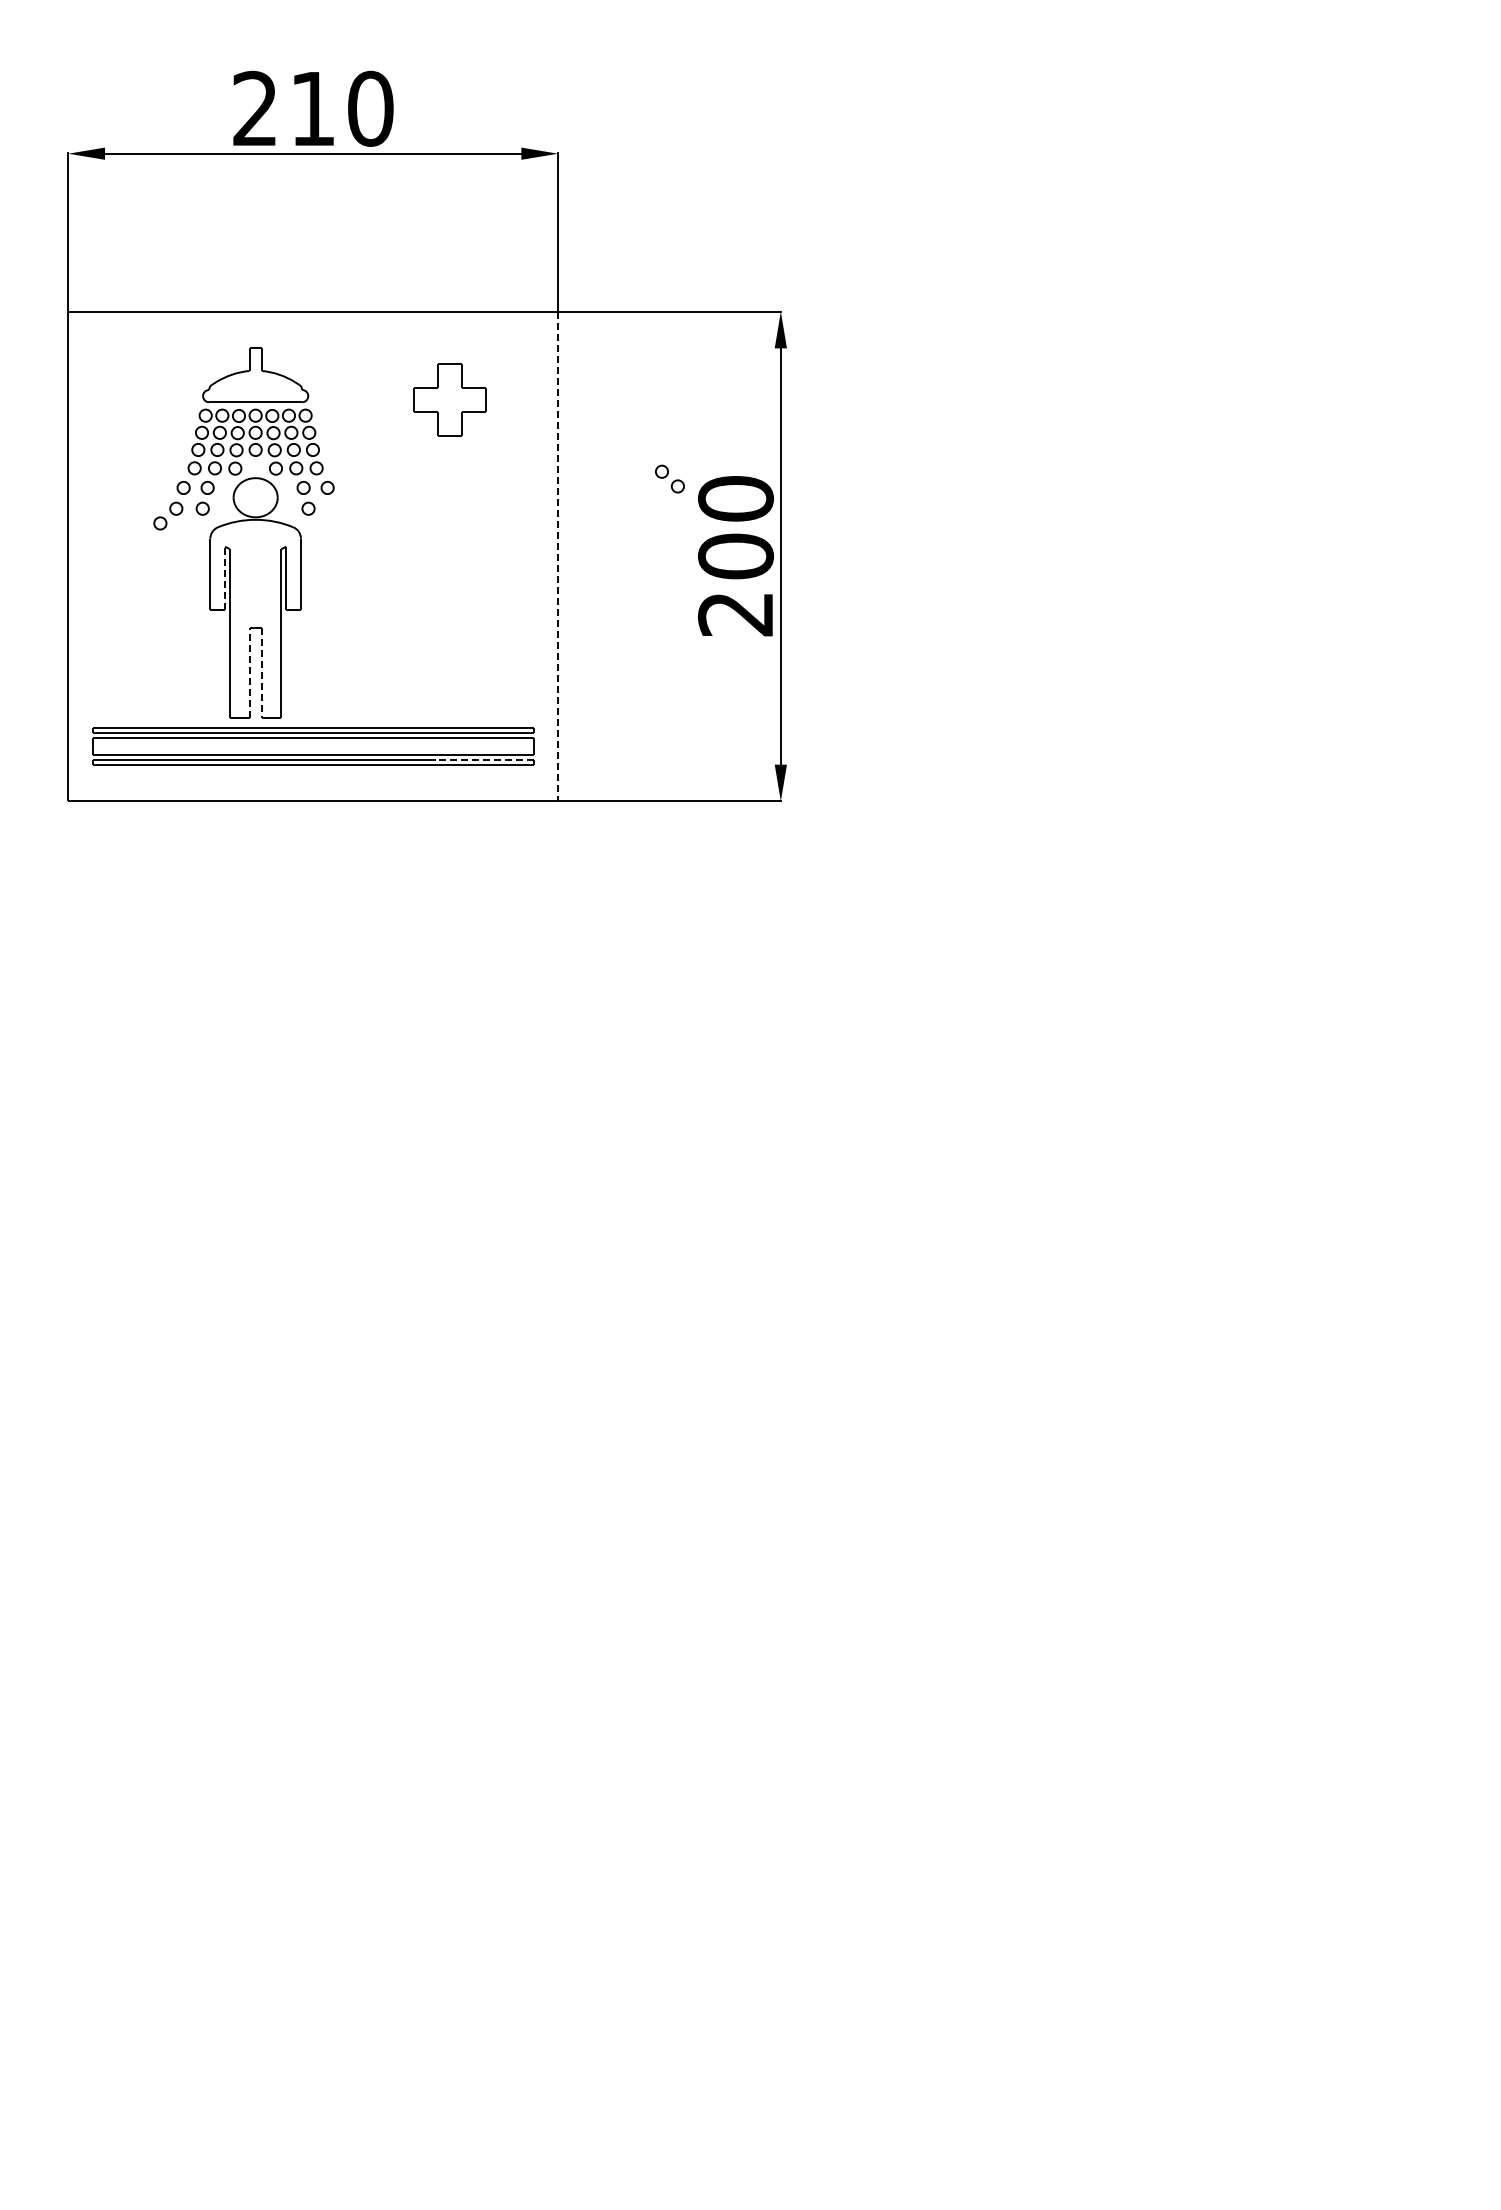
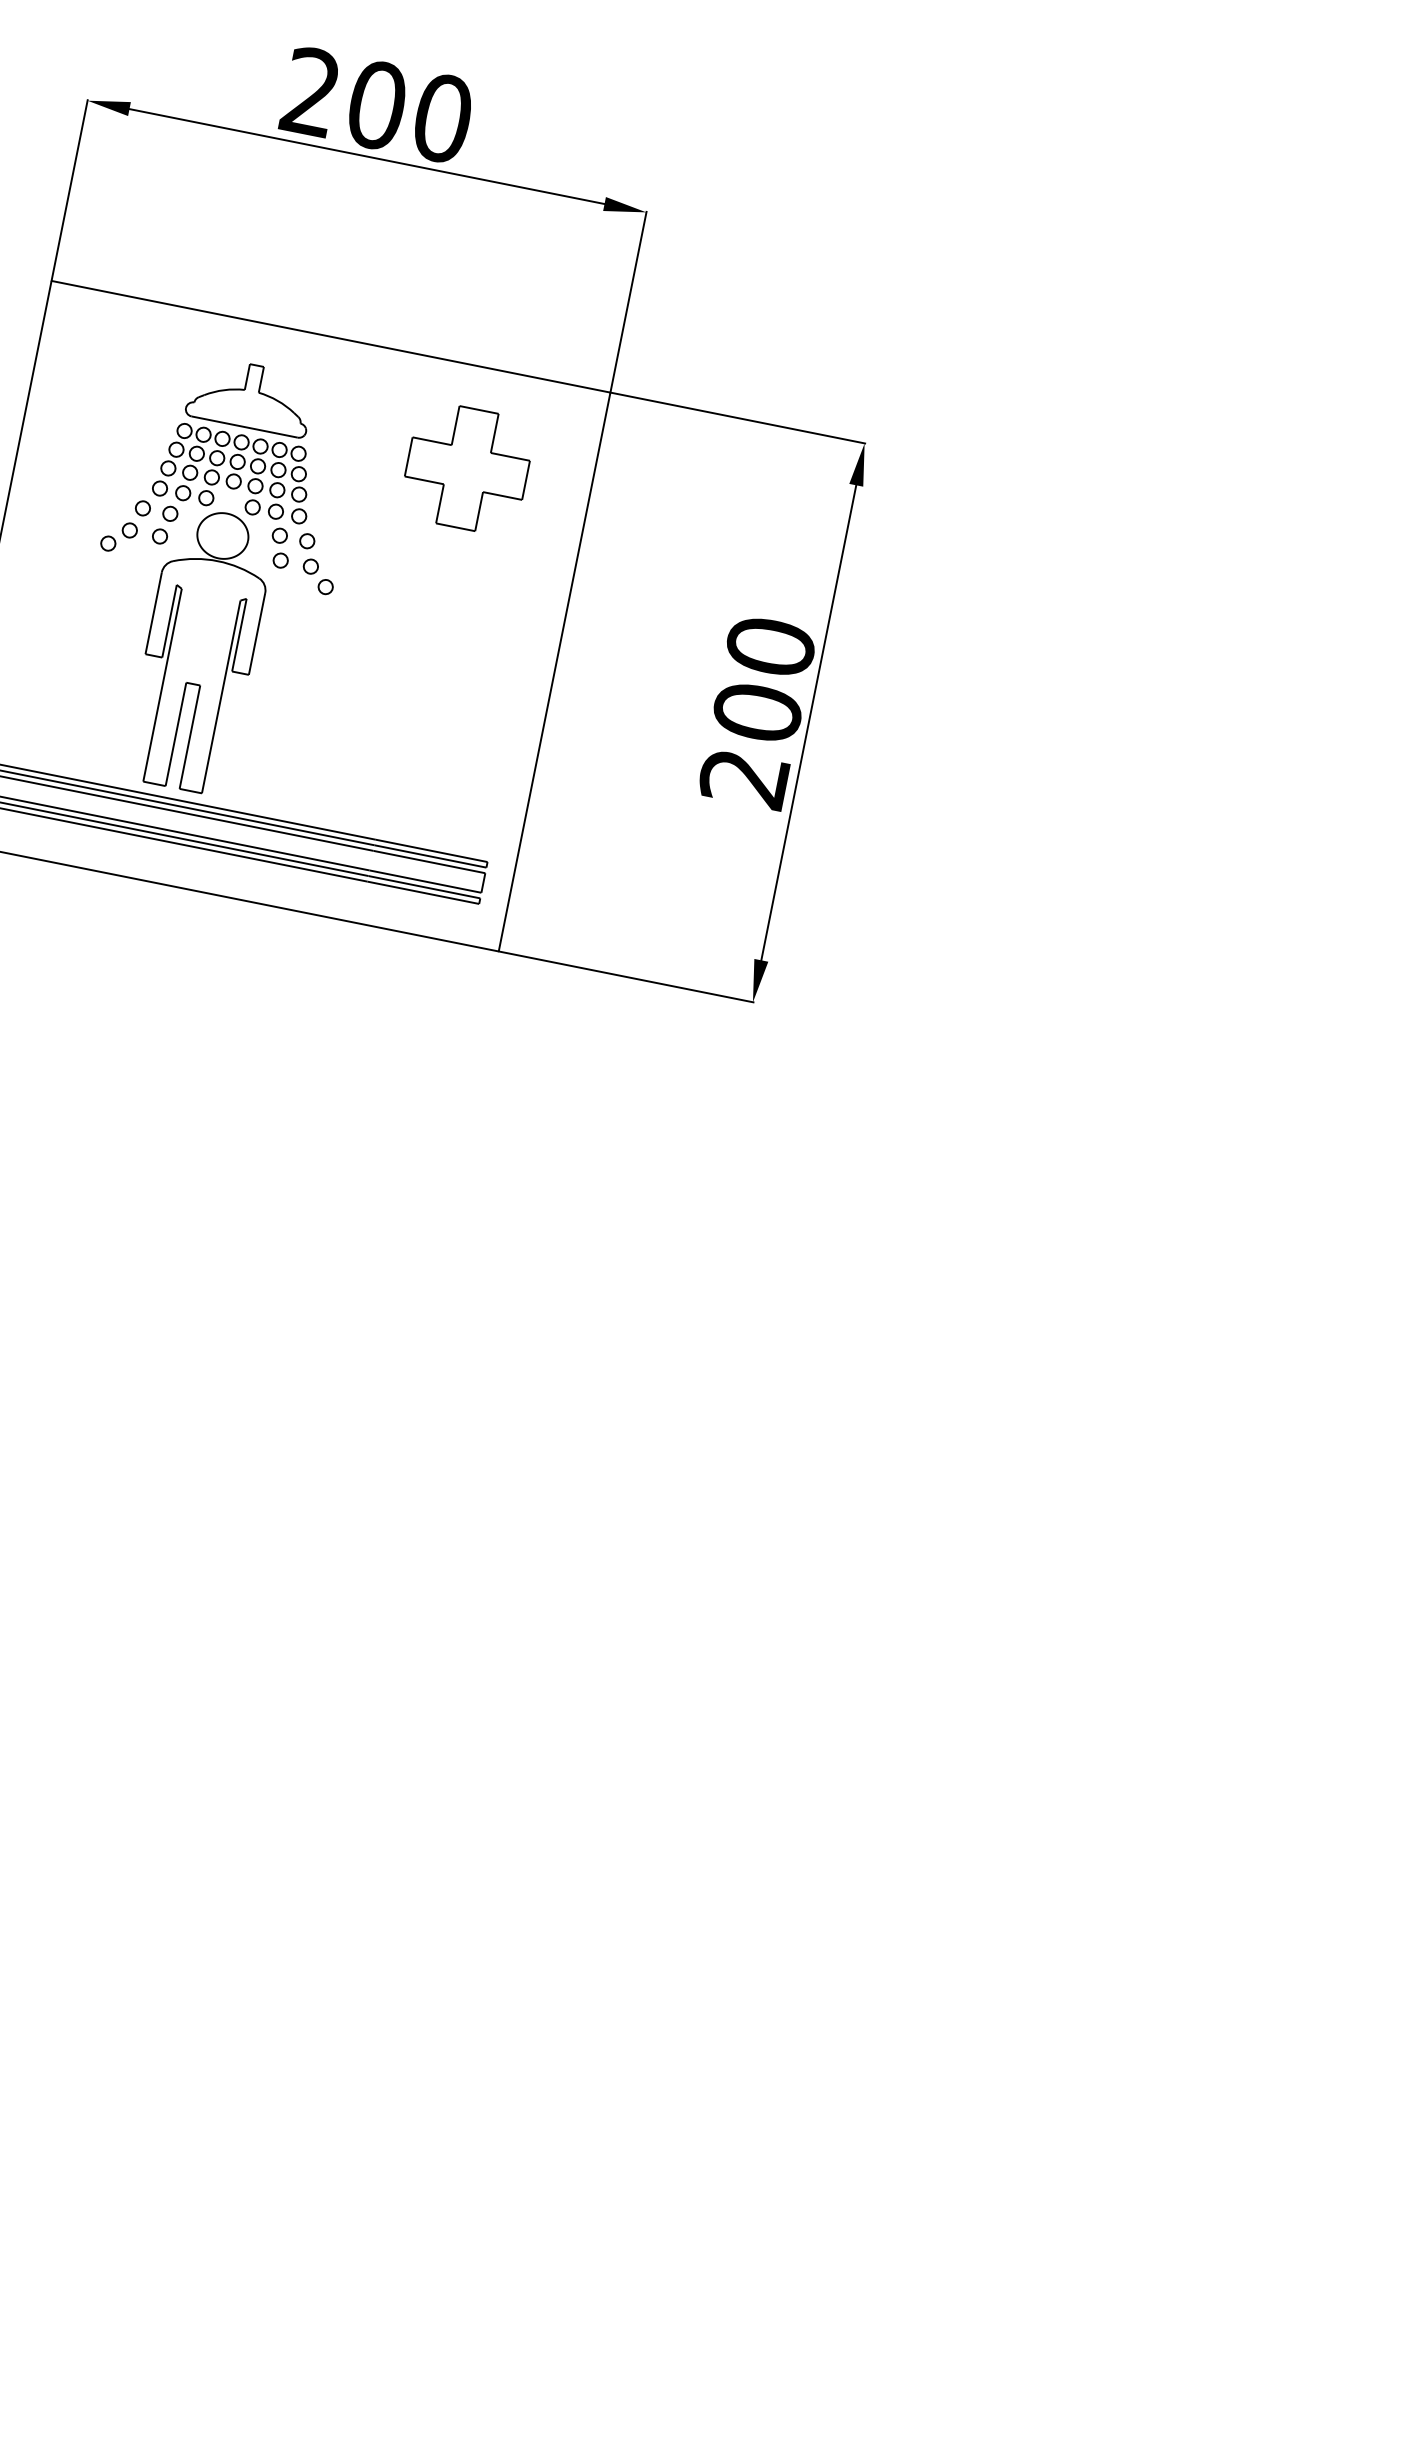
text: (312, 108) -> (376, 104), 210 -> 200
part: (450, 399) -> (467, 468), size x1.43
part: (669, 478) -> (317, 576), moved
line: (558, 556) -> (555, 672), dashed -> solid
line: (225, 578) -> (170, 621), dashed -> solid
line: (249, 672) -> (176, 734), dashed -> solid
line: (261, 673) -> (189, 737), dashed -> solid
line: (484, 759) -> (424, 886), dashed -> solid

